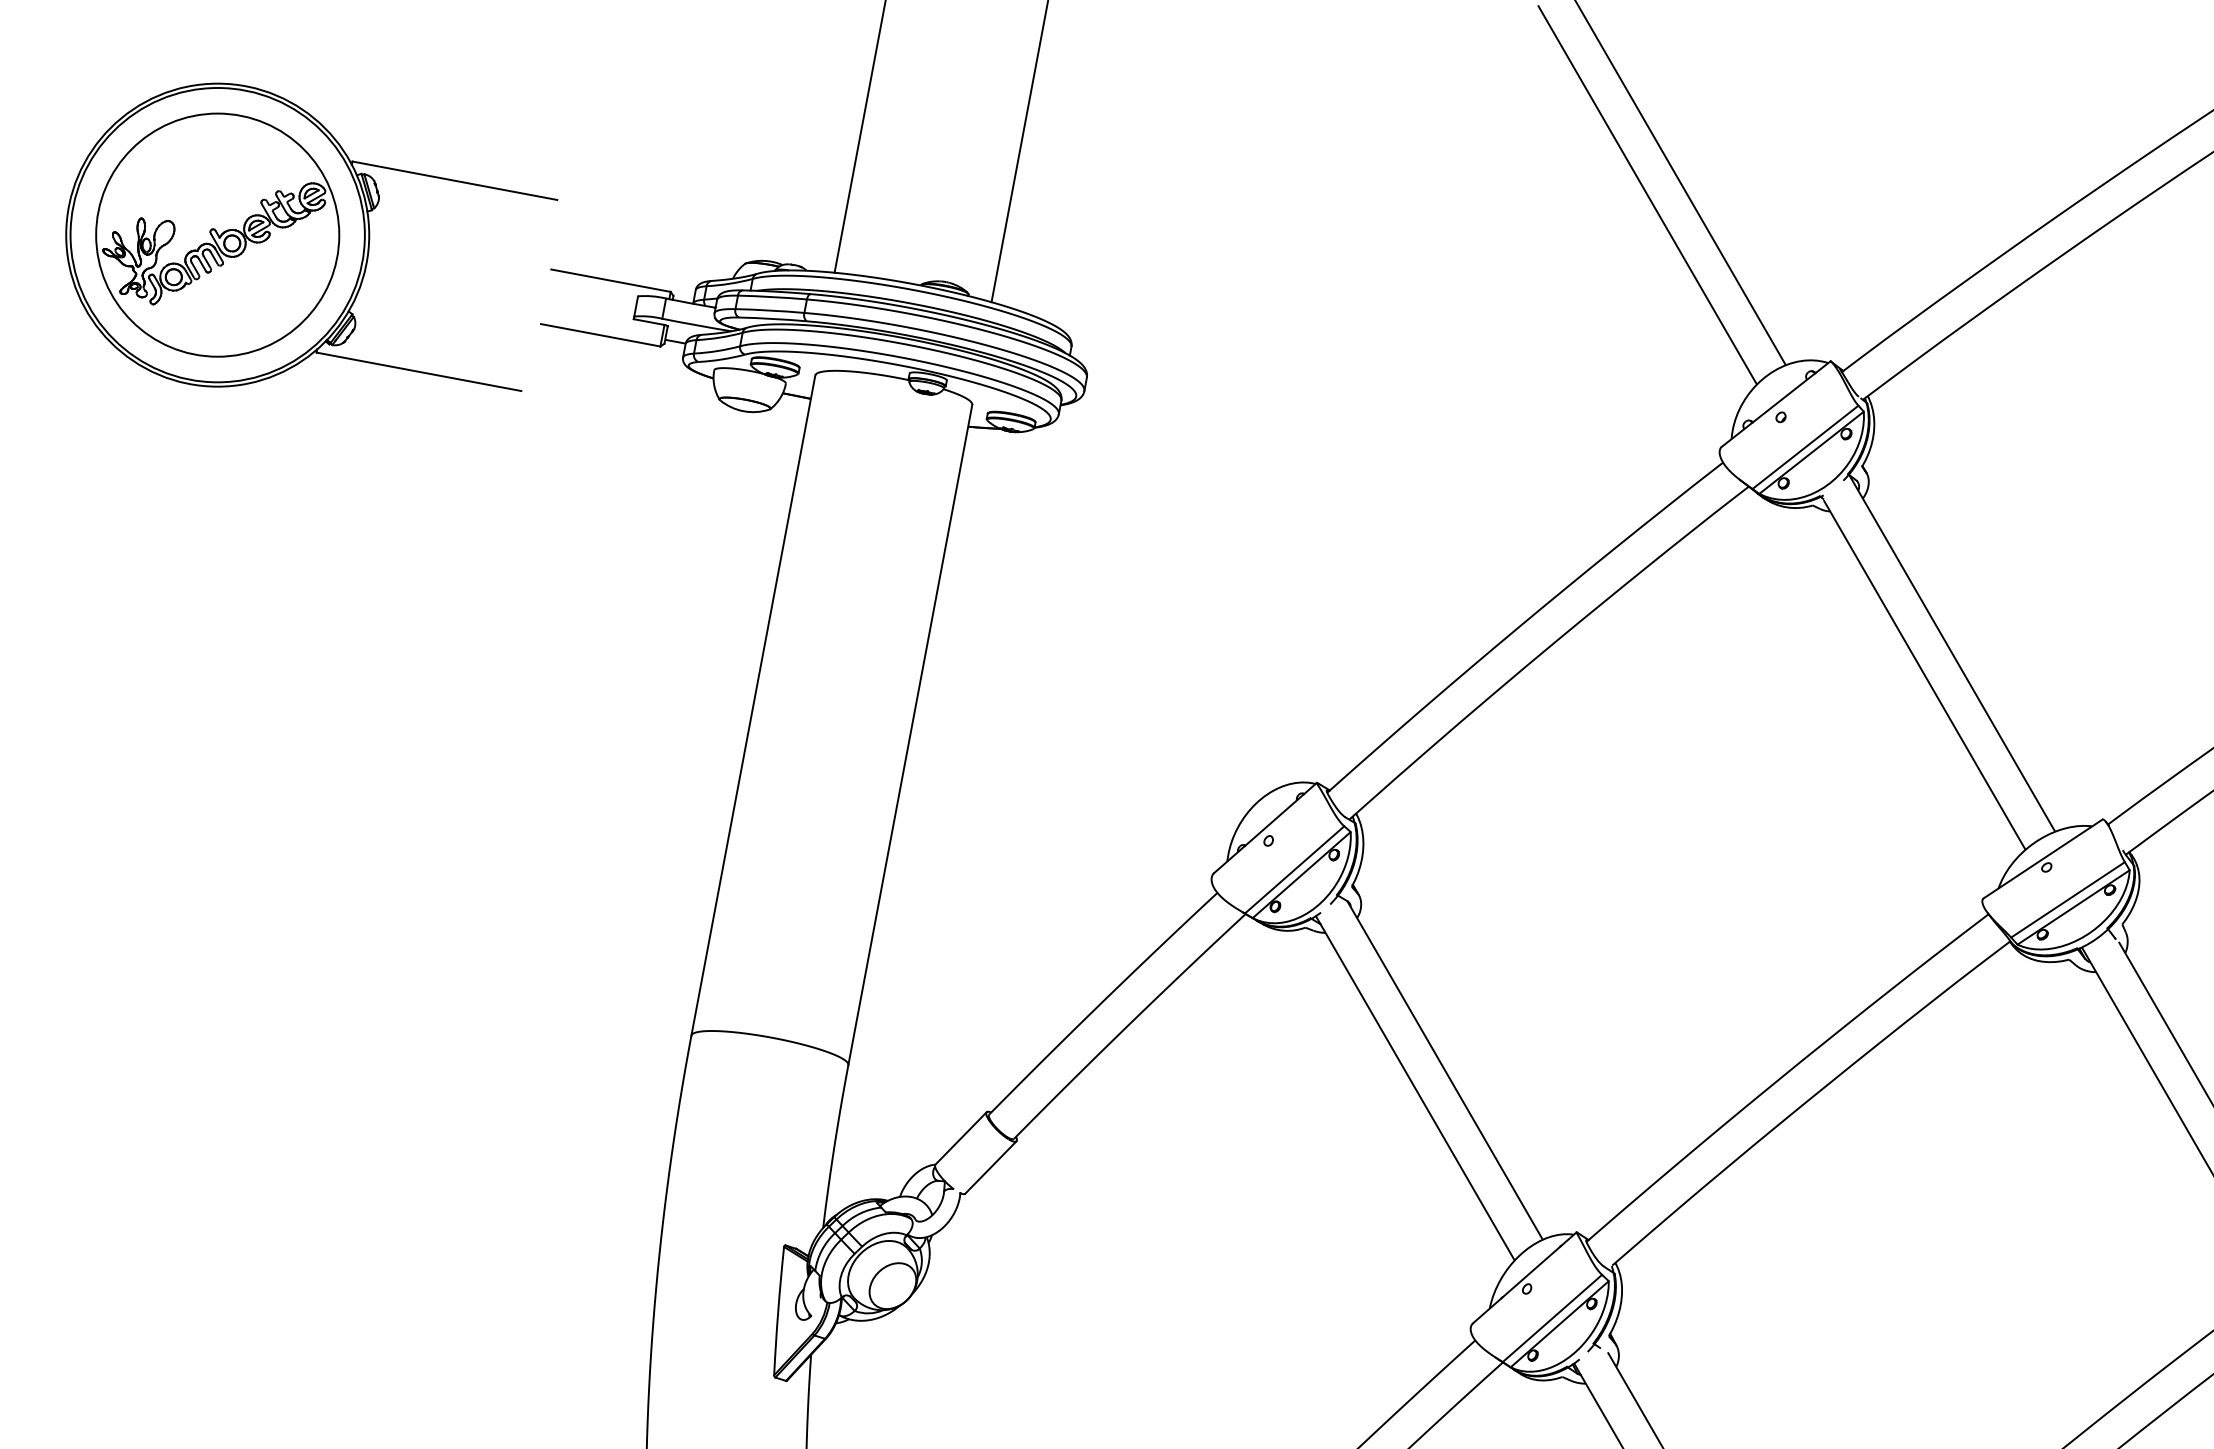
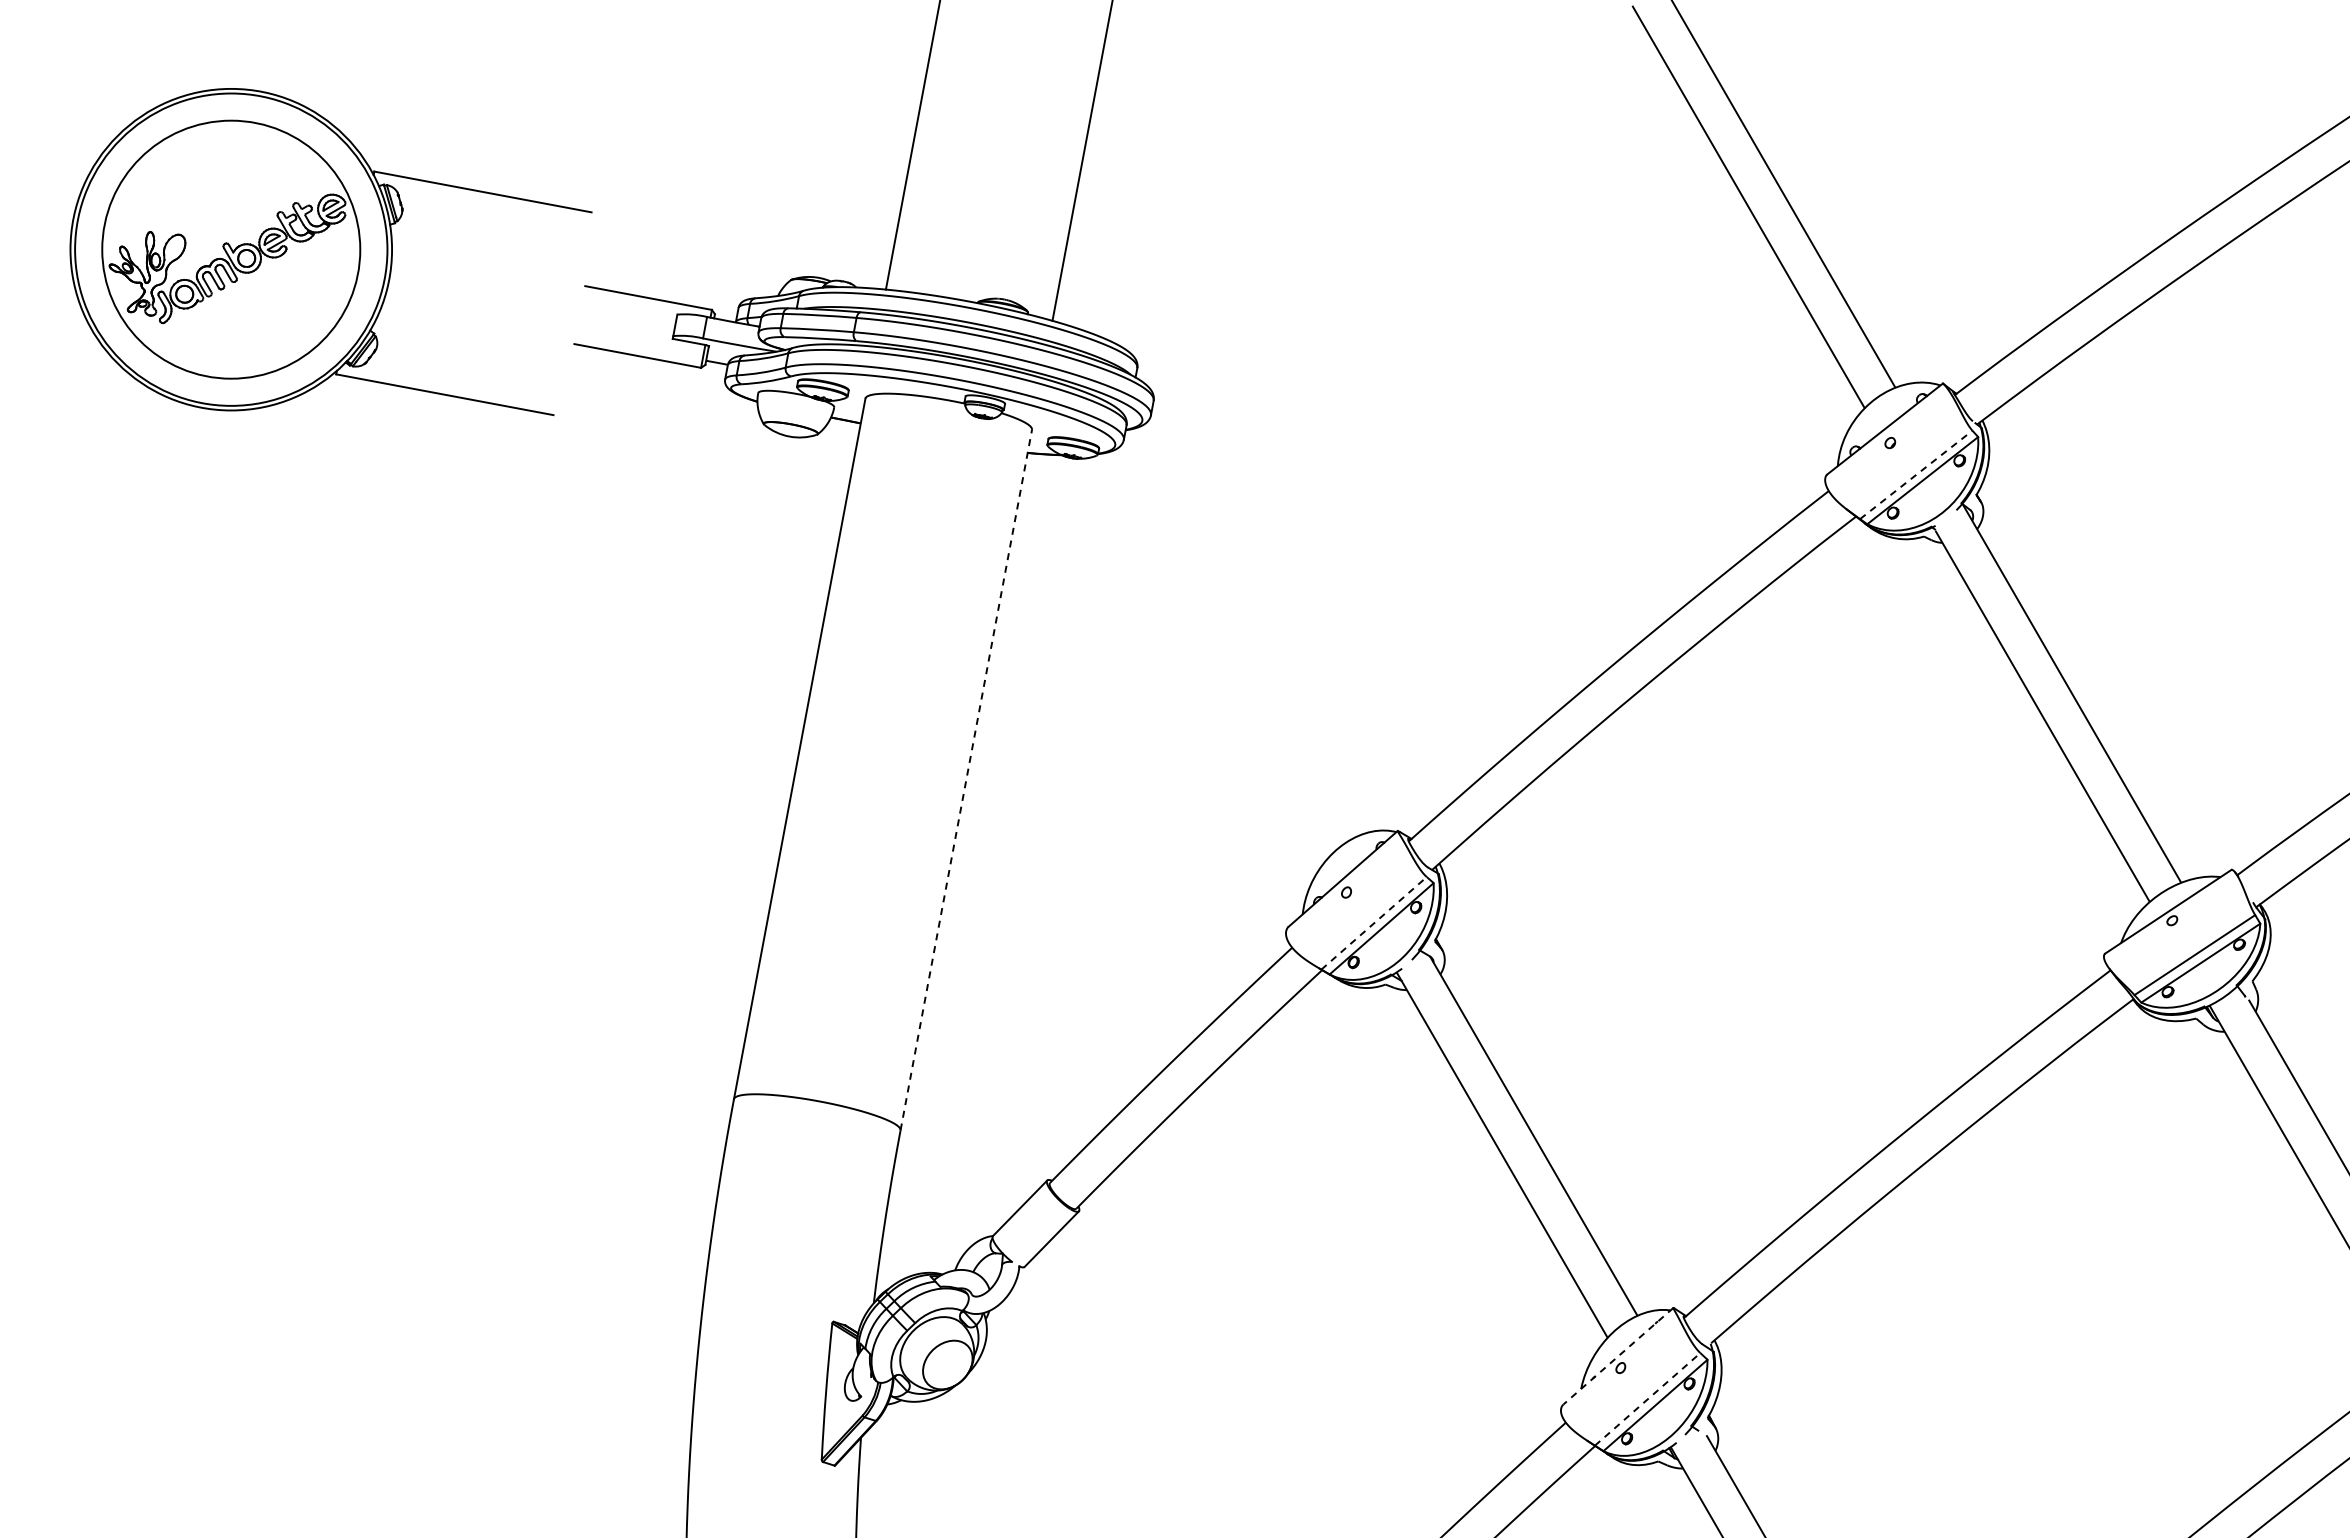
line: (1805, 446) -> (1916, 474), solid -> dashed
line: (910, 734) -> (966, 779), solid -> dashed
line: (1294, 870) -> (1374, 923), solid -> dashed
line: (1524, 1278) -> (1618, 1356), solid -> dashed
line: (1553, 1318) -> (1648, 1399), solid -> dashed

